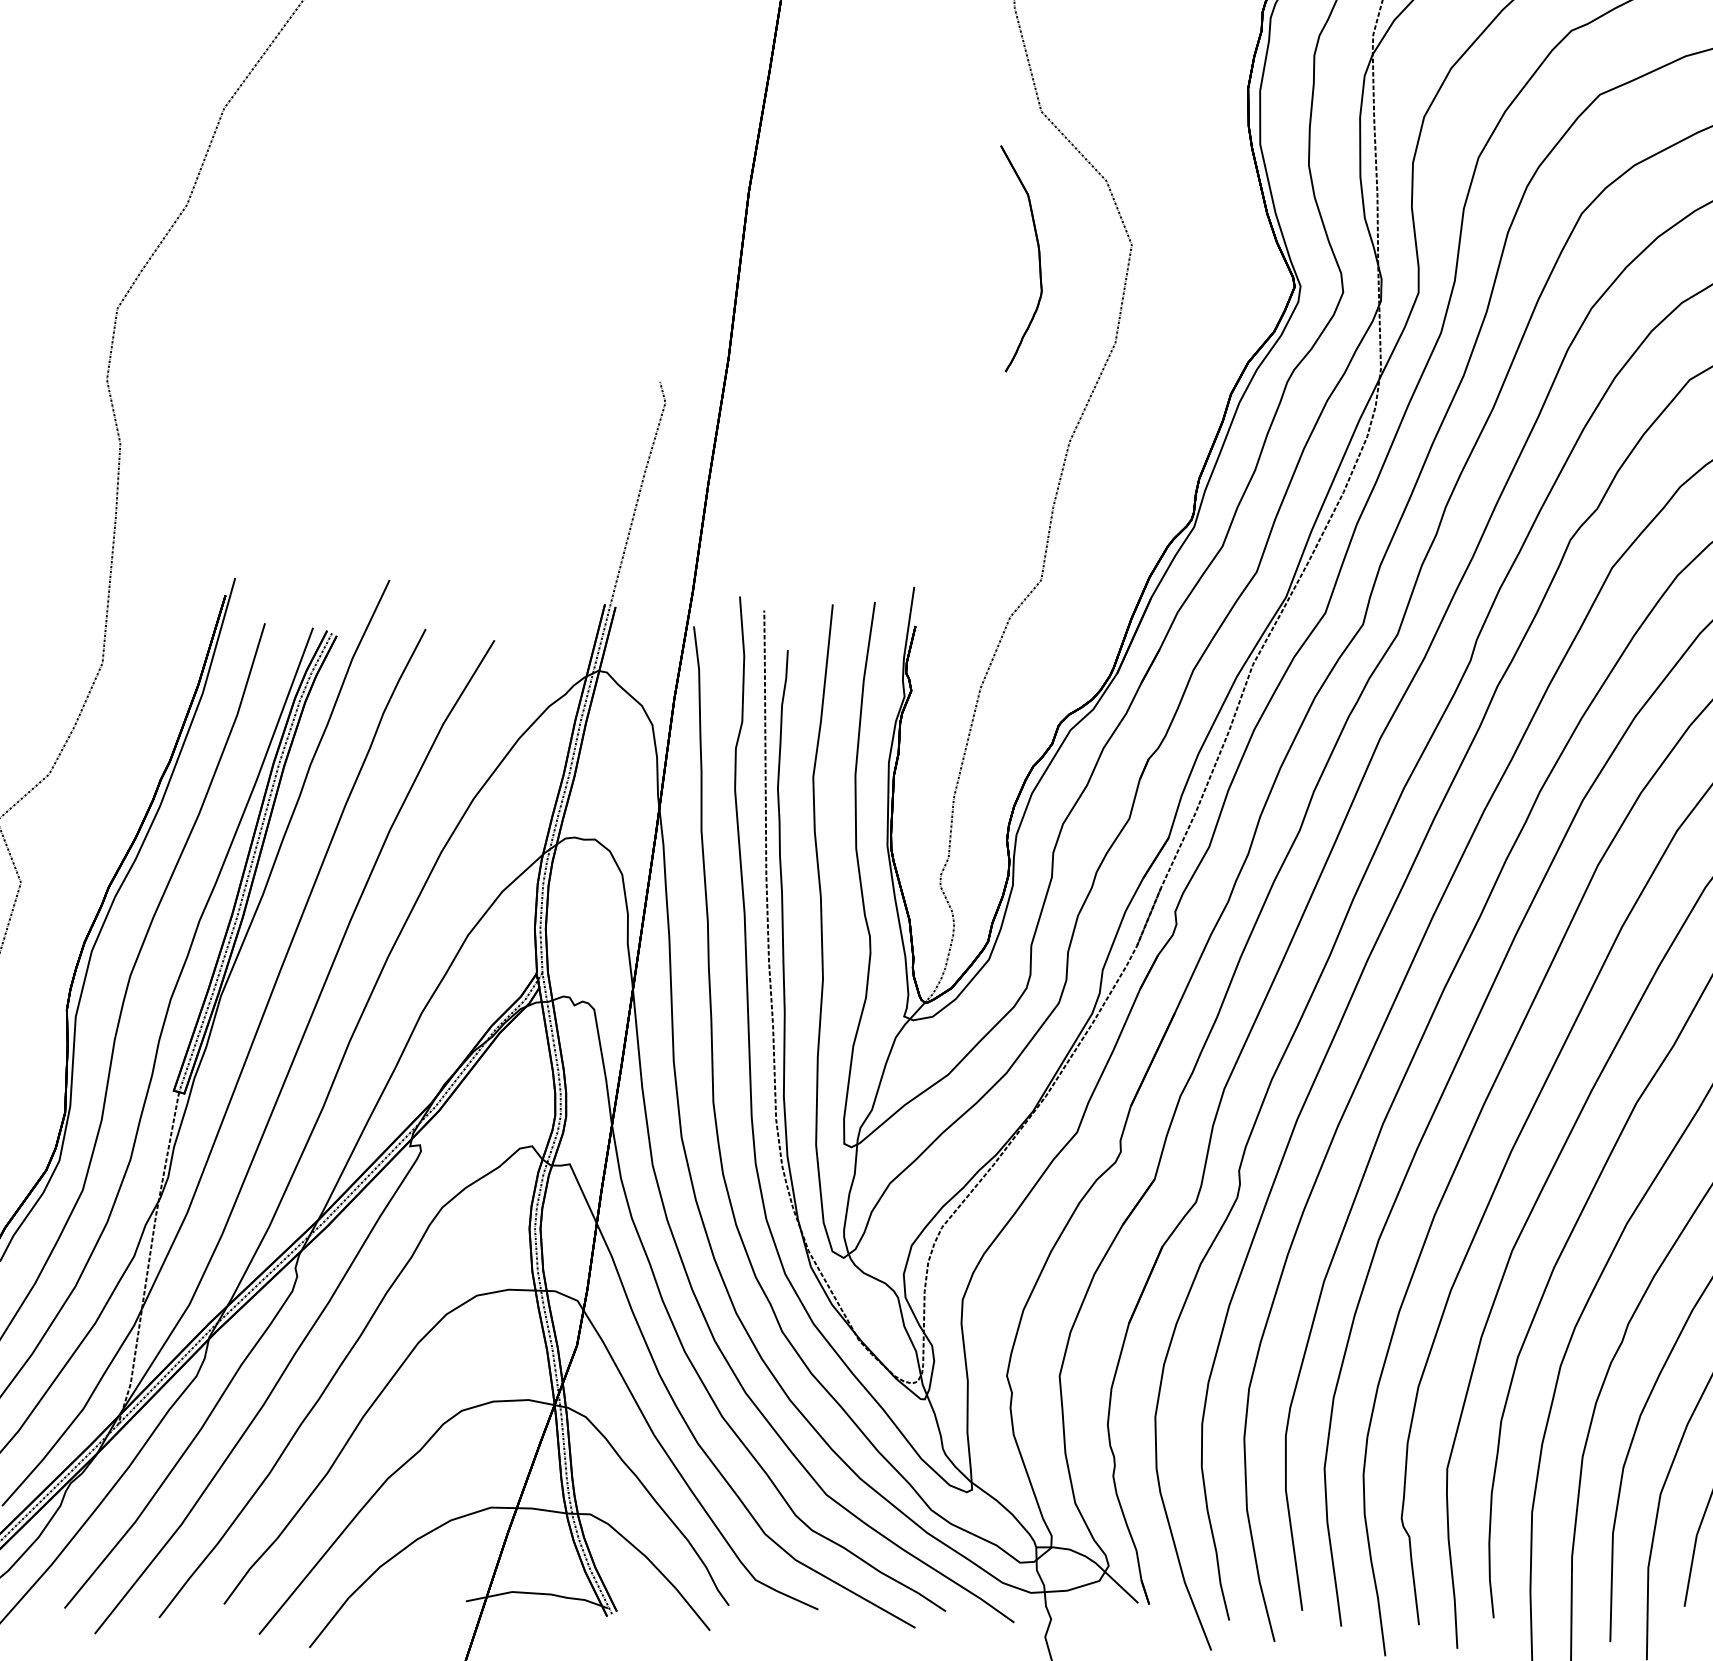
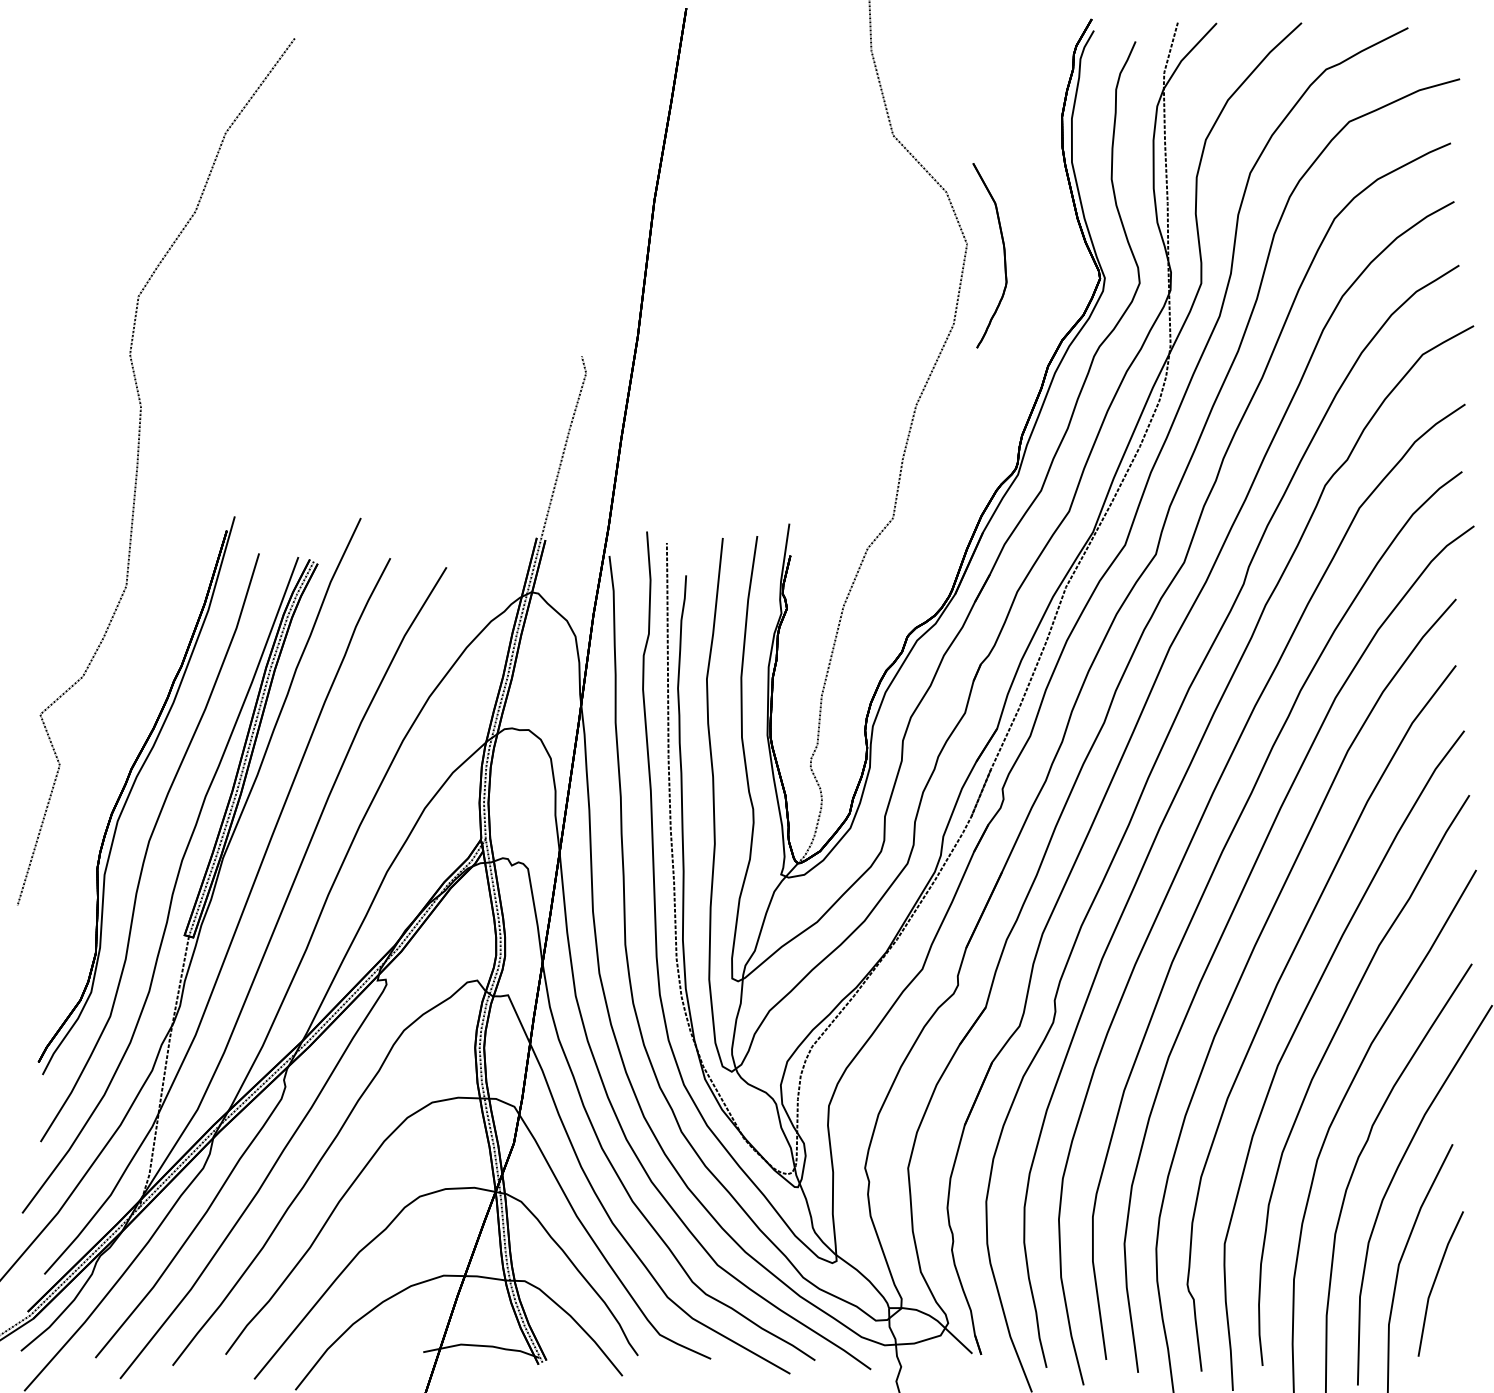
part: (1038, 258) -> (1003, 255), moved

